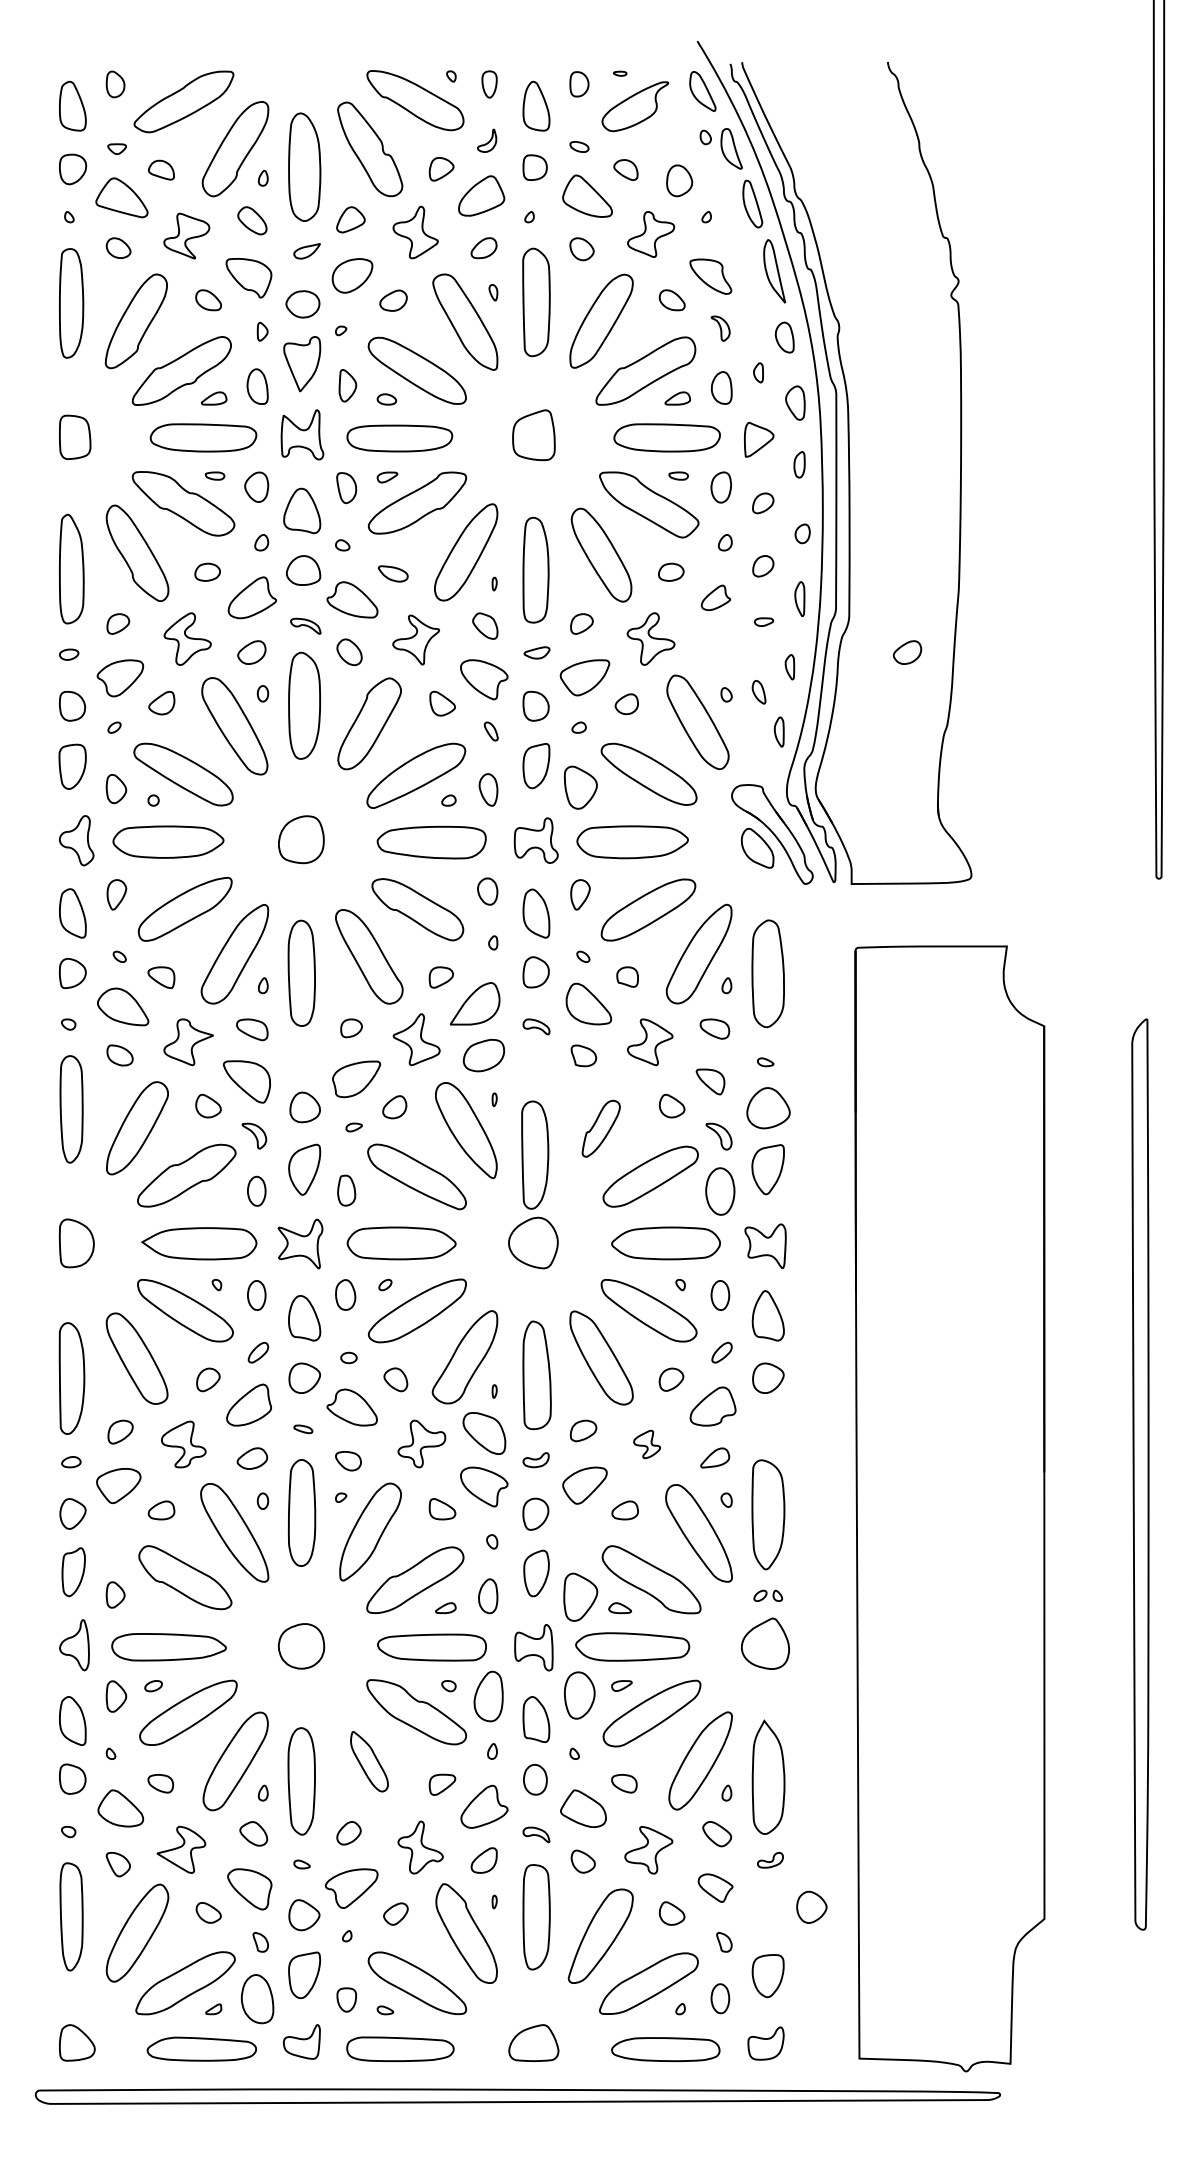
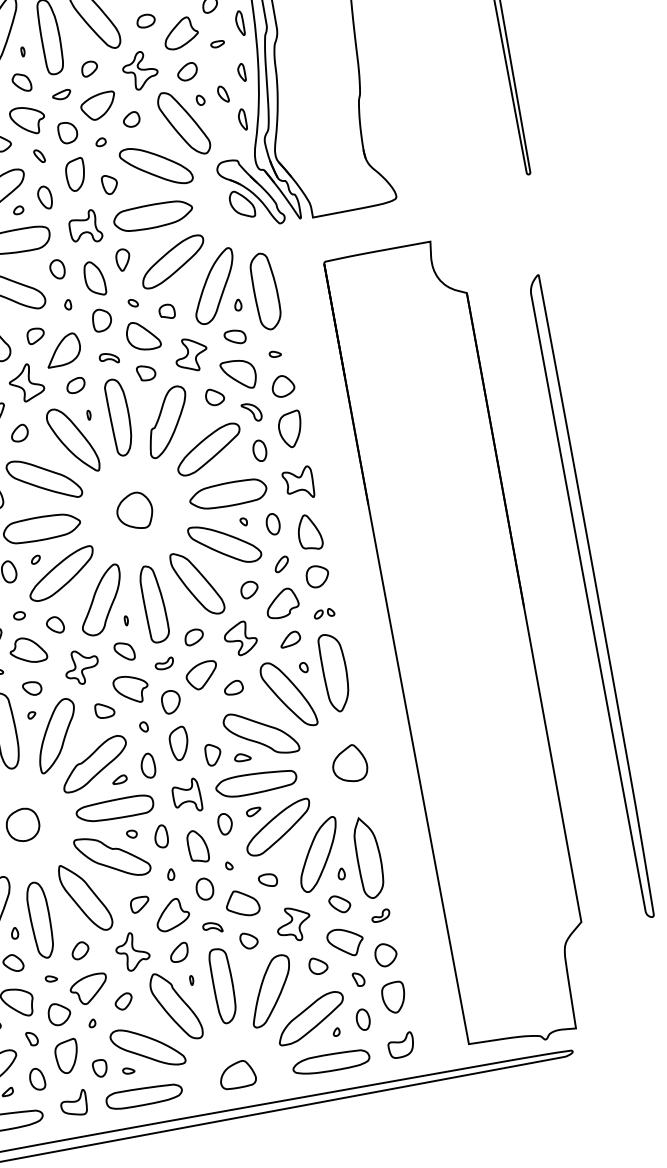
part: (715, 597) -> (180, 33), size x1.67
part: (907, 652) -> (187, 71), moved
part: (580, 788) -> (109, 184), size x0.62
part: (483, 1055) -> (75, 385), size x0.62
part: (710, 1081) -> (238, 374), size x1.67
part: (768, 1108) -> (283, 386), size x0.71
part: (601, 1128) -> (168, 421), size x1.67
part: (535, 1154) -> (119, 416), moved
part: (720, 1190) -> (259, 450), size x0.62
part: (484, 1433) -> (124, 651), size x0.62
part: (646, 1444) -> (240, 638), size x1.67
part: (768, 1595) -> (324, 613), moved
part: (580, 1596) -> (213, 754), size x0.62
part: (579, 1695) -> (225, 824), size x0.62
part: (488, 1696) -> (161, 836), size x0.62
part: (369, 1761) -> (85, 897), size x1.67
part: (715, 1887) -> (345, 941), size x1.43
part: (811, 1906) -> (385, 954), moved
part: (257, 1999) -> (37, 1079), size x0.62

